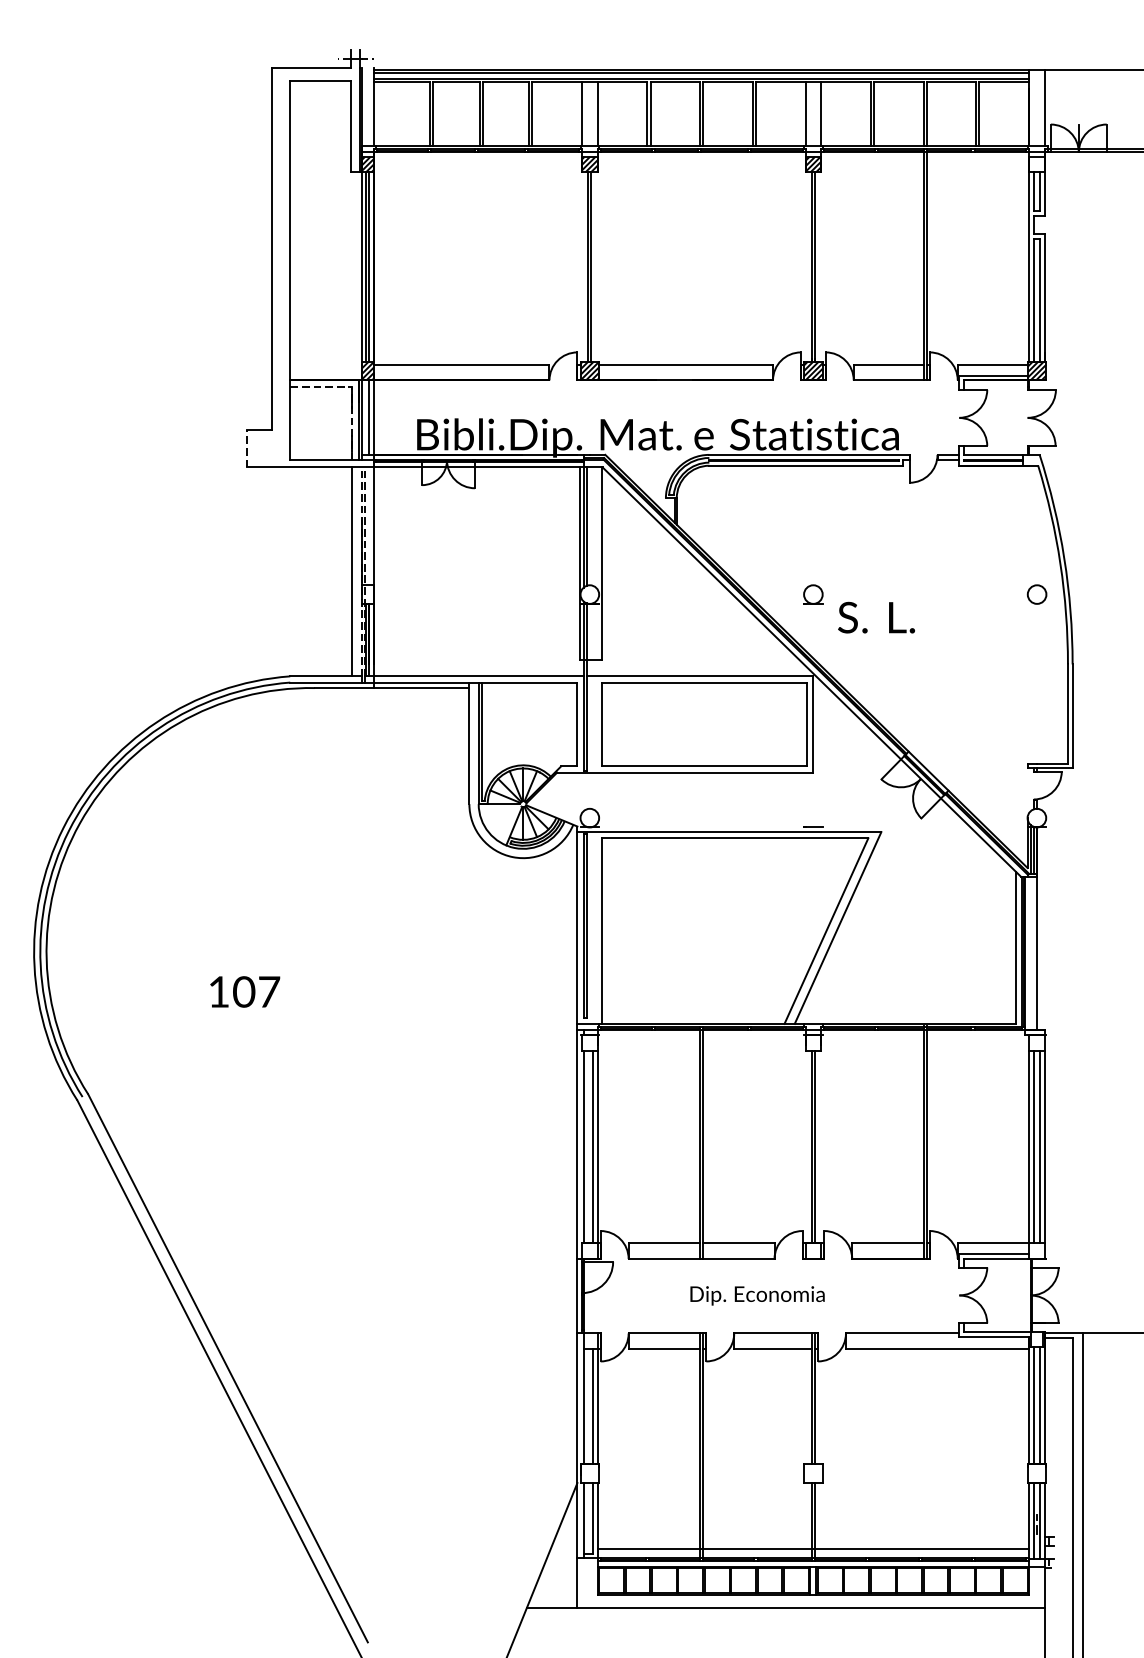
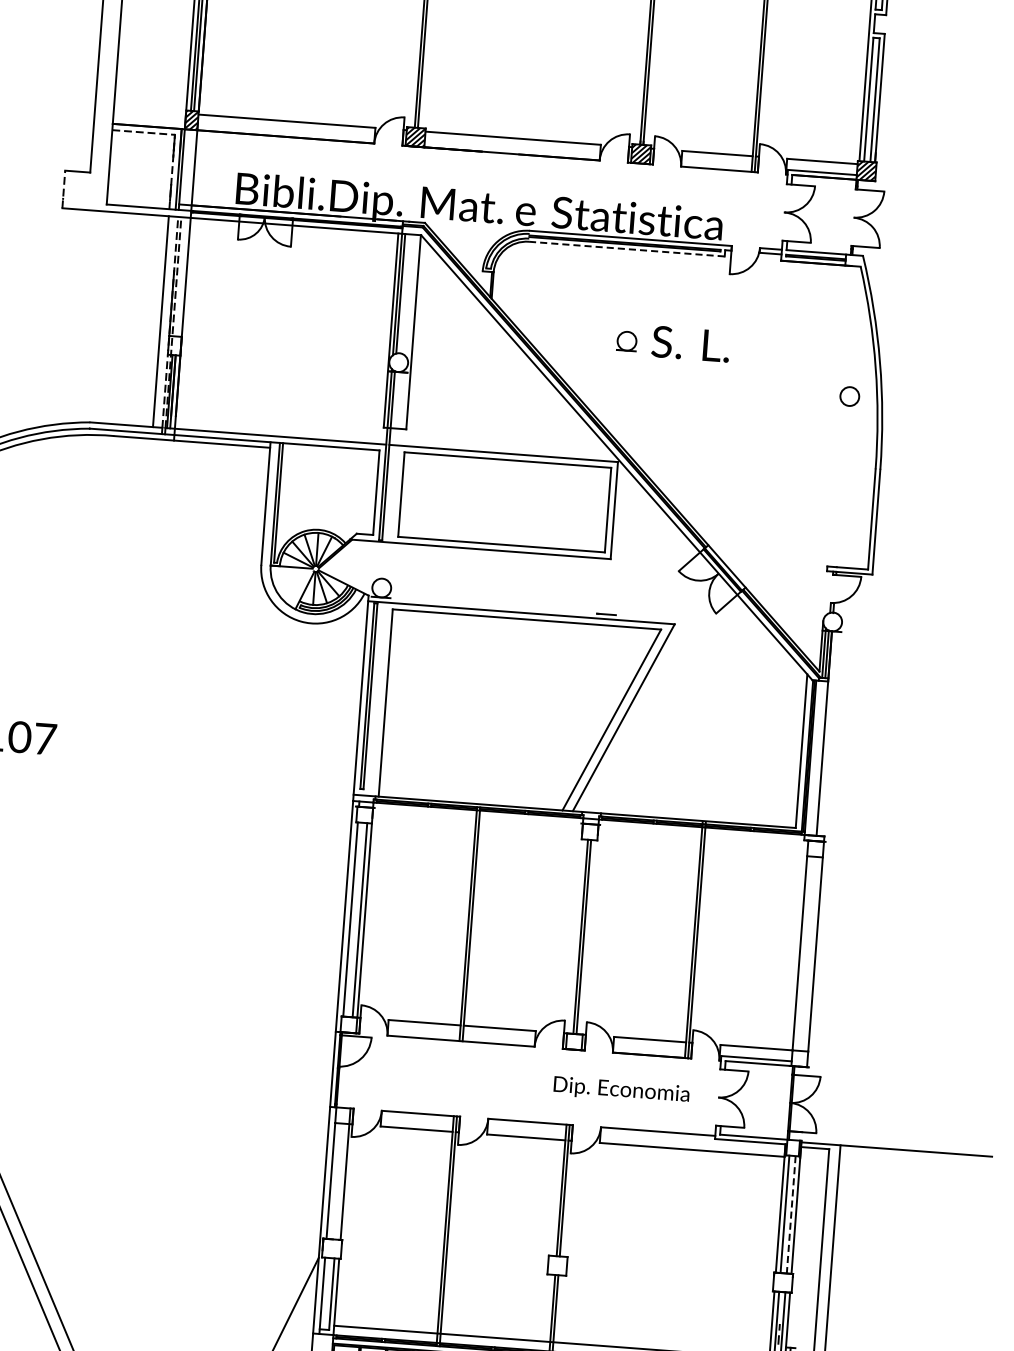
line: (369, 417) -> (189, 167), removed
line: (806, 465) -> (627, 248), solid -> dashed
part: (813, 594) -> (627, 341), moved
text: (876, 617) -> (690, 343), moved
line: (1033, 1146) -> (804, 952), removed
line: (1040, 1146) -> (811, 953), removed
text: (757, 1295) -> (621, 1090), moved
line: (592, 1406) -> (339, 1181), removed
line: (1040, 1406) -> (791, 1215), solid -> dashed

